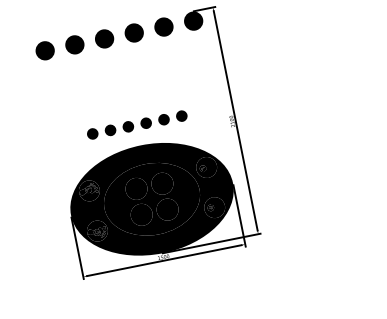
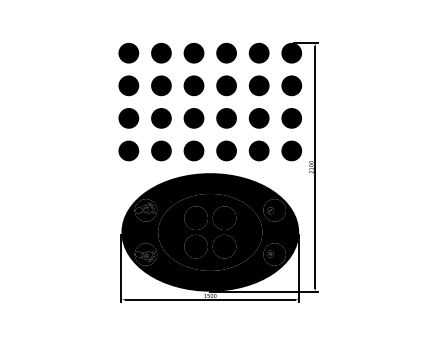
part: (125, 65) -> (210, 85), size x1.67
part: (131, 95) -> (210, 118), size x1.67
part: (137, 124) -> (210, 150), size x1.67

